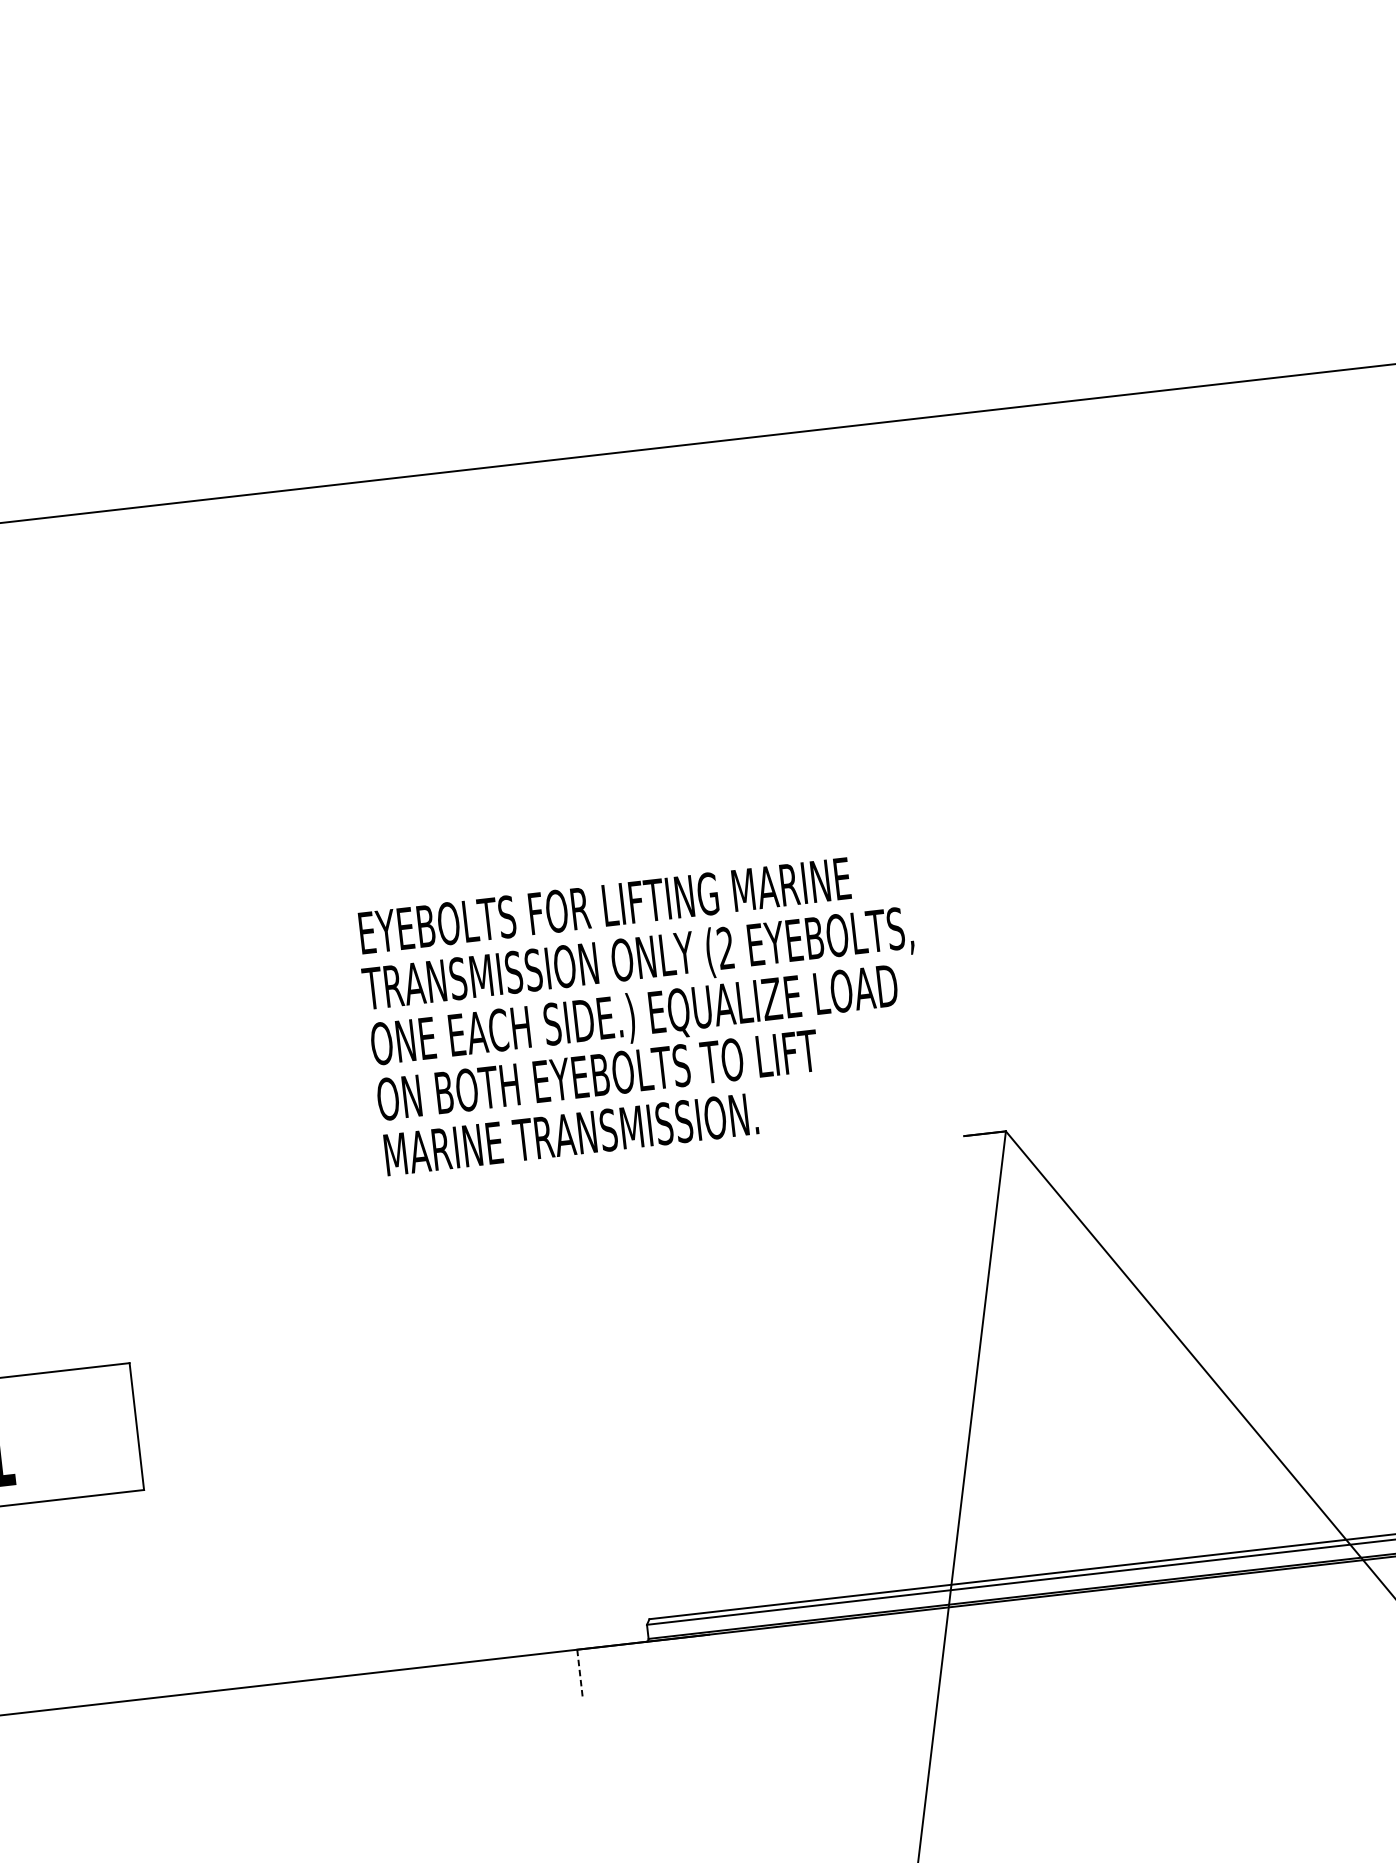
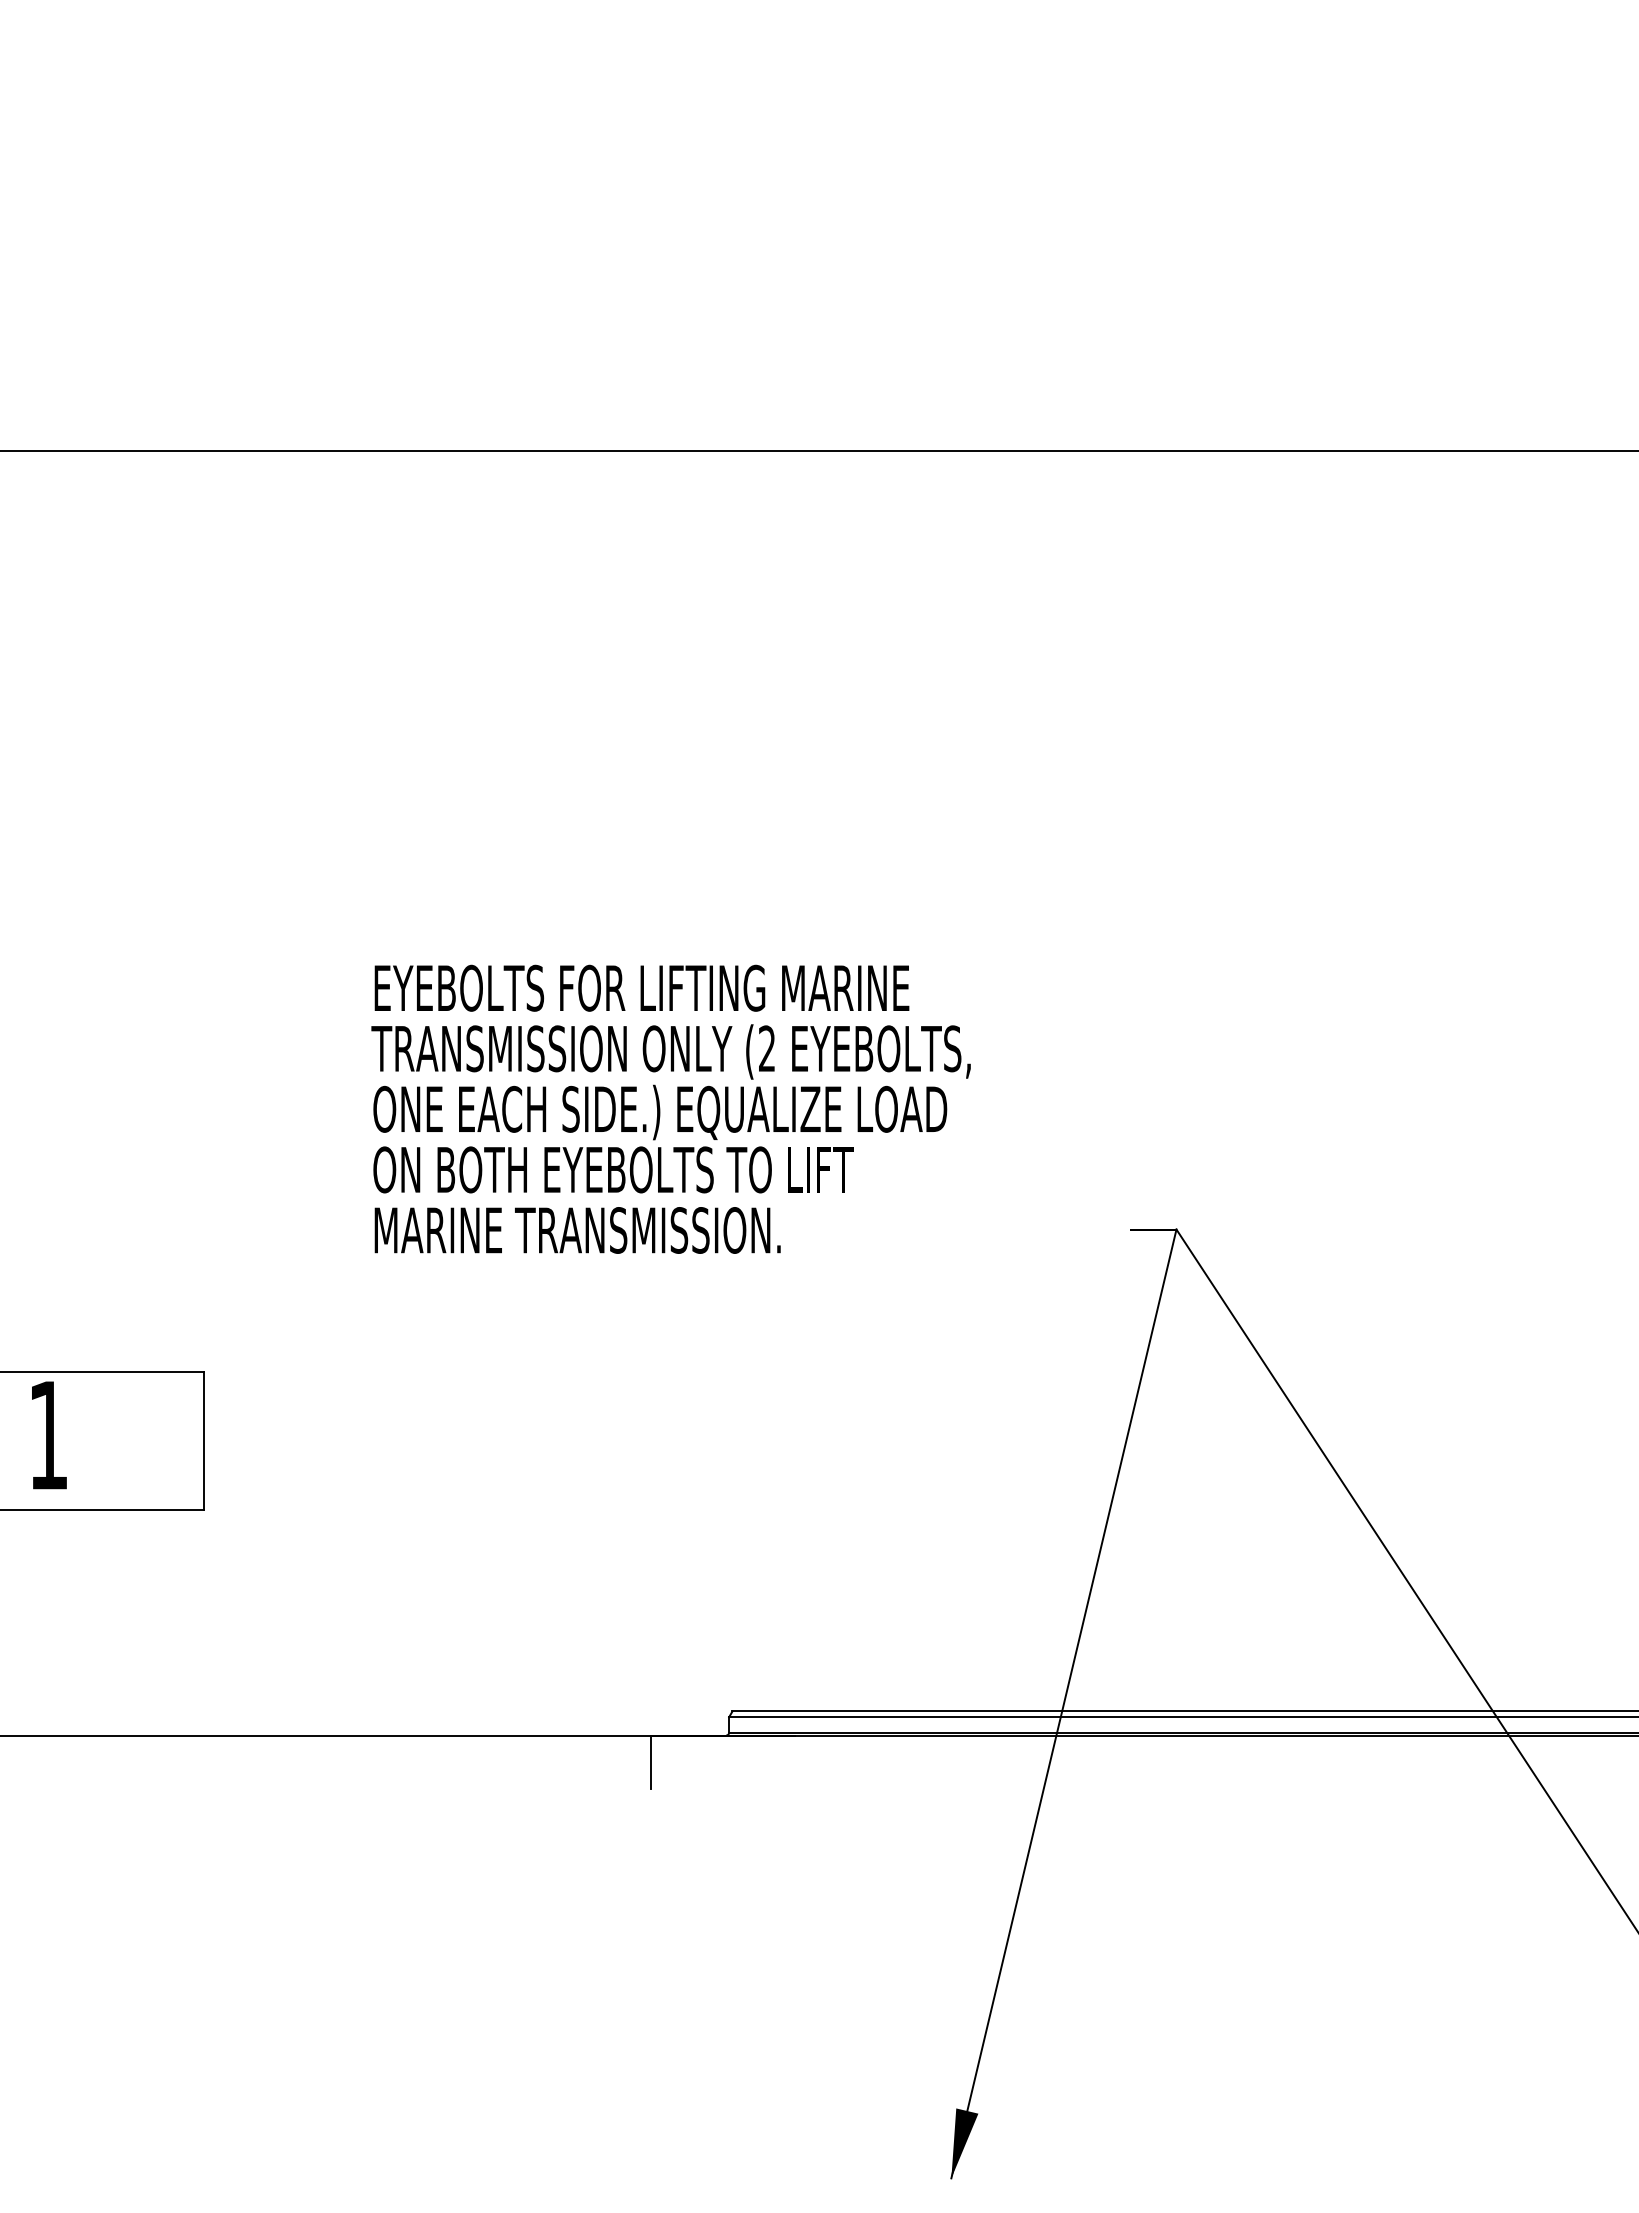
text: (643, 1013) -> (670, 1108), moved
line: (579, 1674) -> (650, 1762), dashed -> solid

